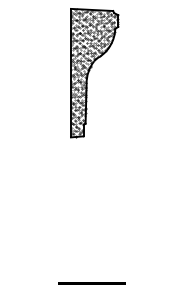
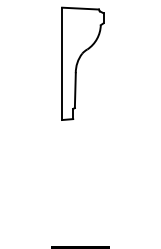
hatch: (94, 72) -> (82, 63), removed

